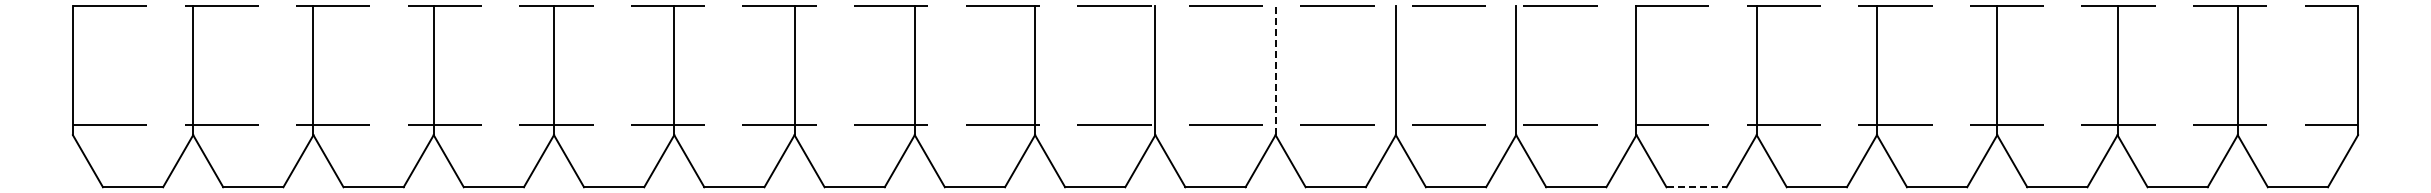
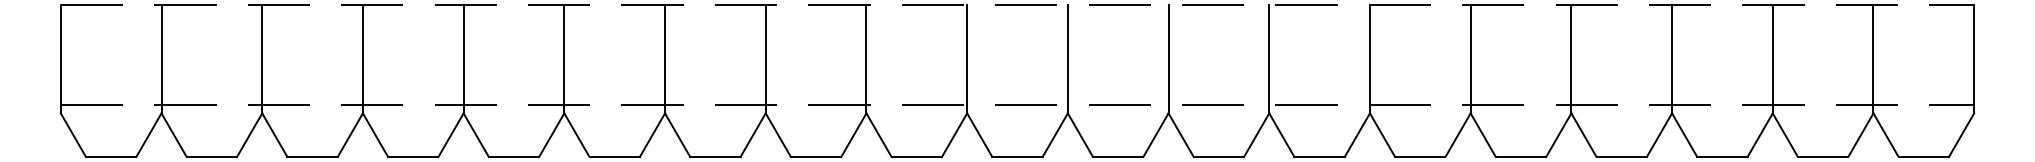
line: (1275, 70) -> (1067, 59), dashed -> solid
line: (1697, 187) -> (1421, 157), dashed -> solid

